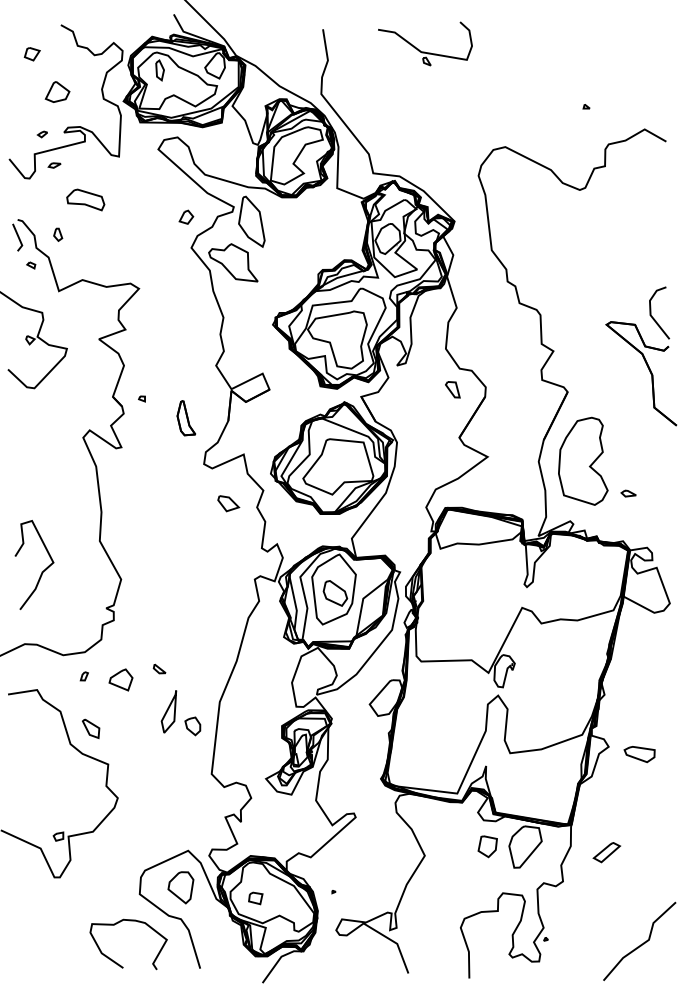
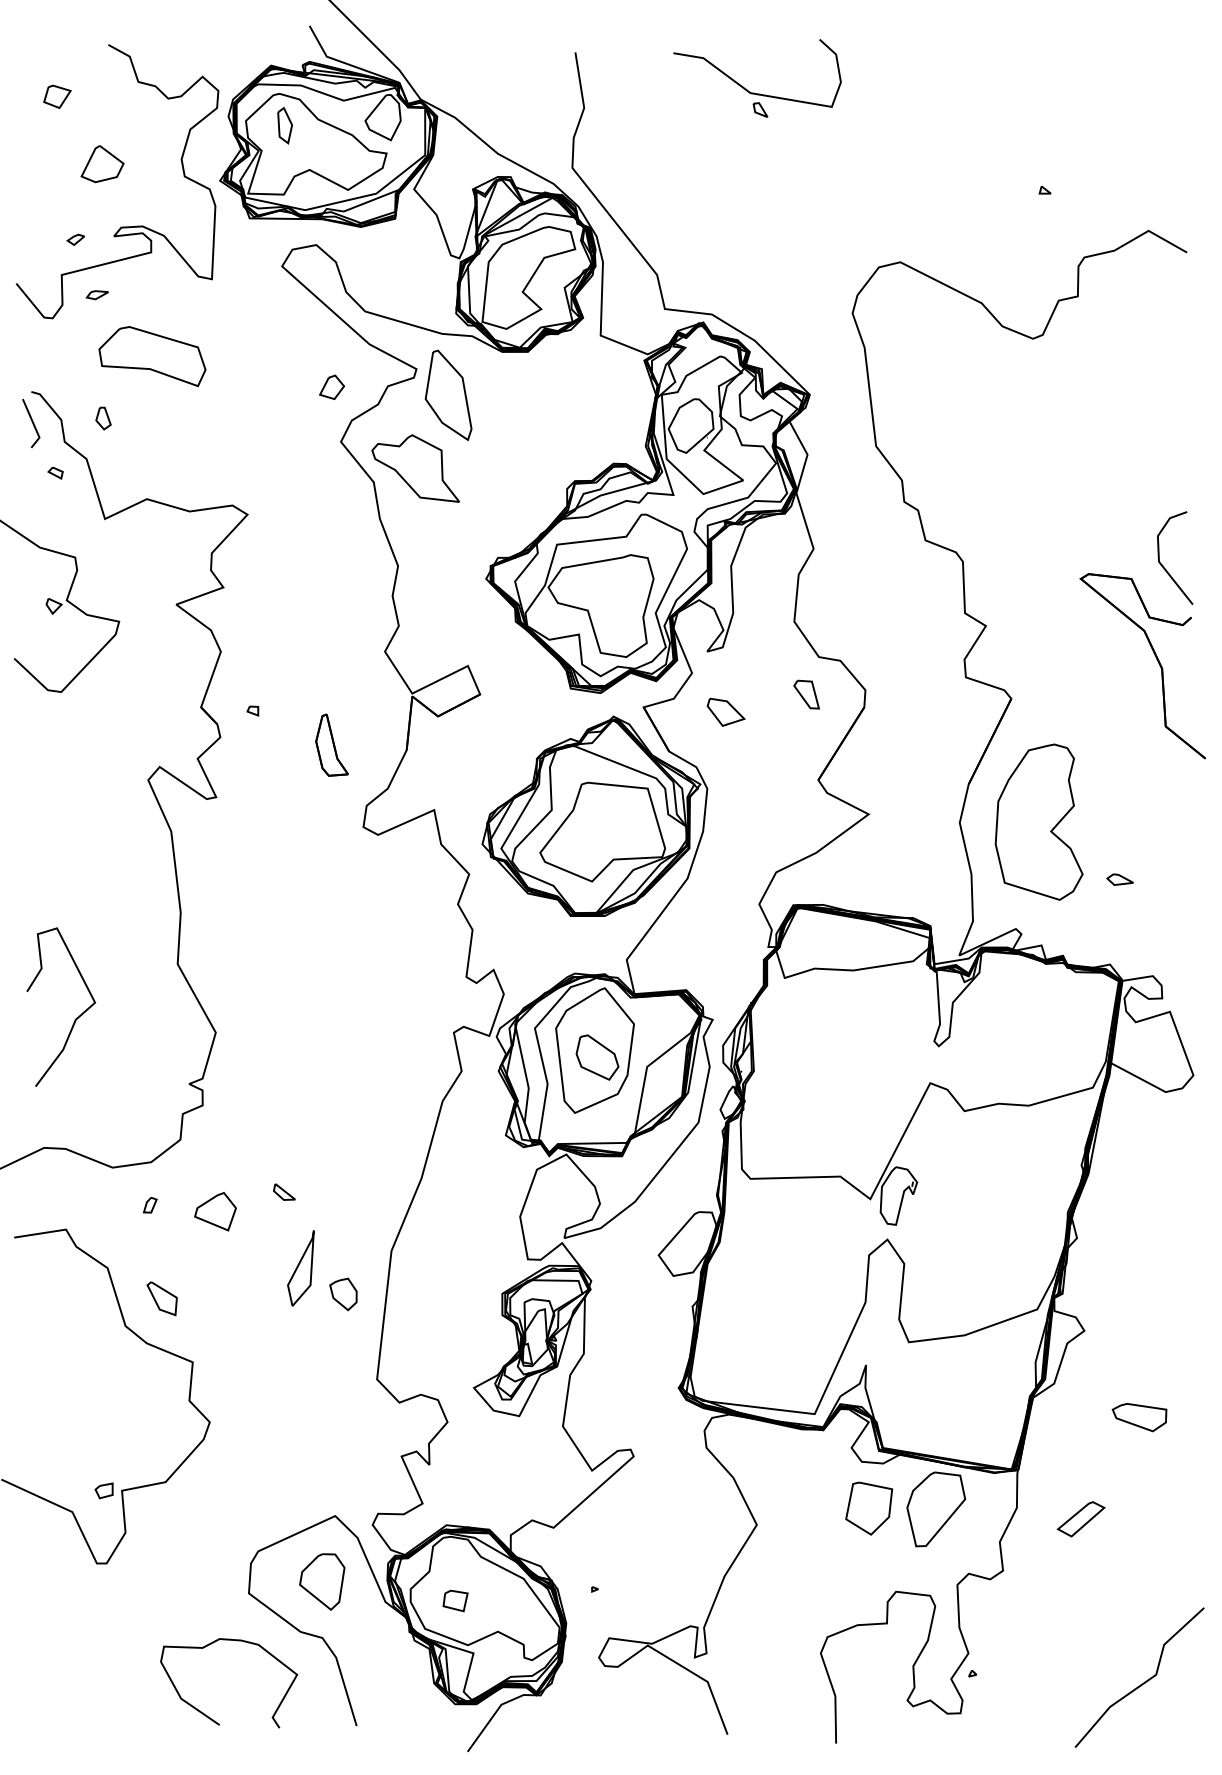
part: (85, 199) -> (152, 355), size x1.6
part: (228, 503) -> (725, 712), moved
part: (639, 754) -> (1139, 1417), moved
part: (487, 846) -> (868, 1508), size x1.4

